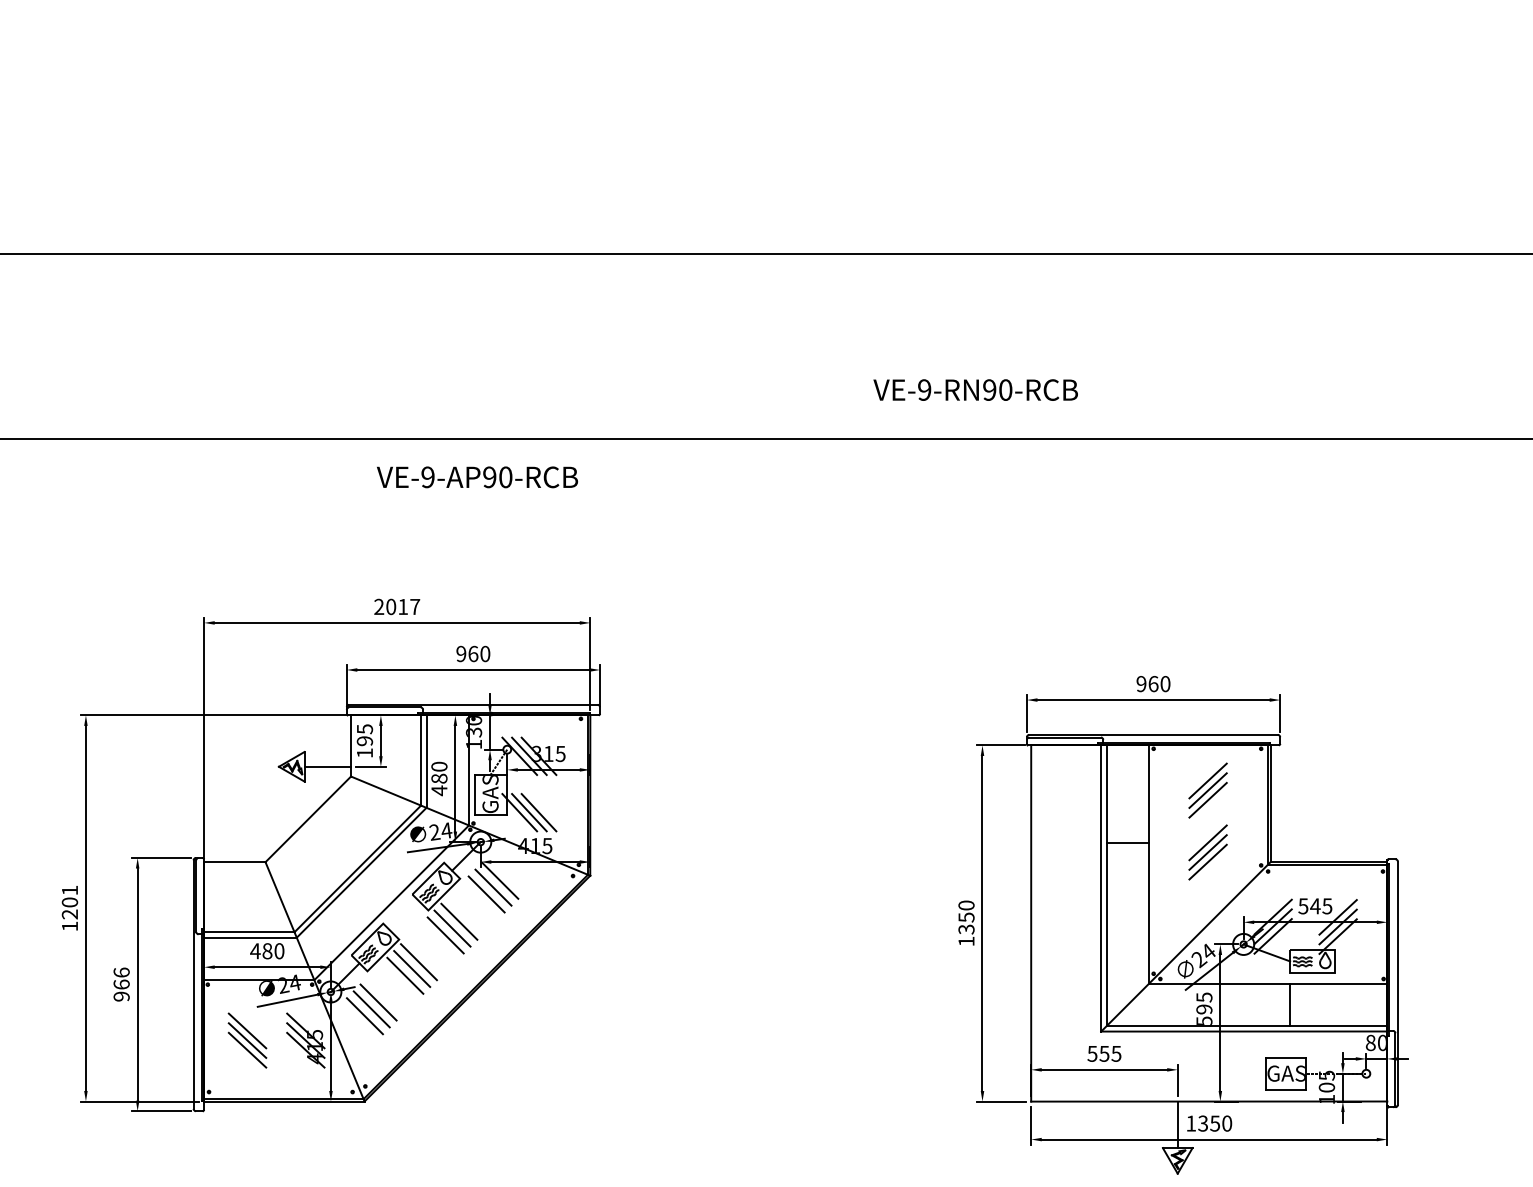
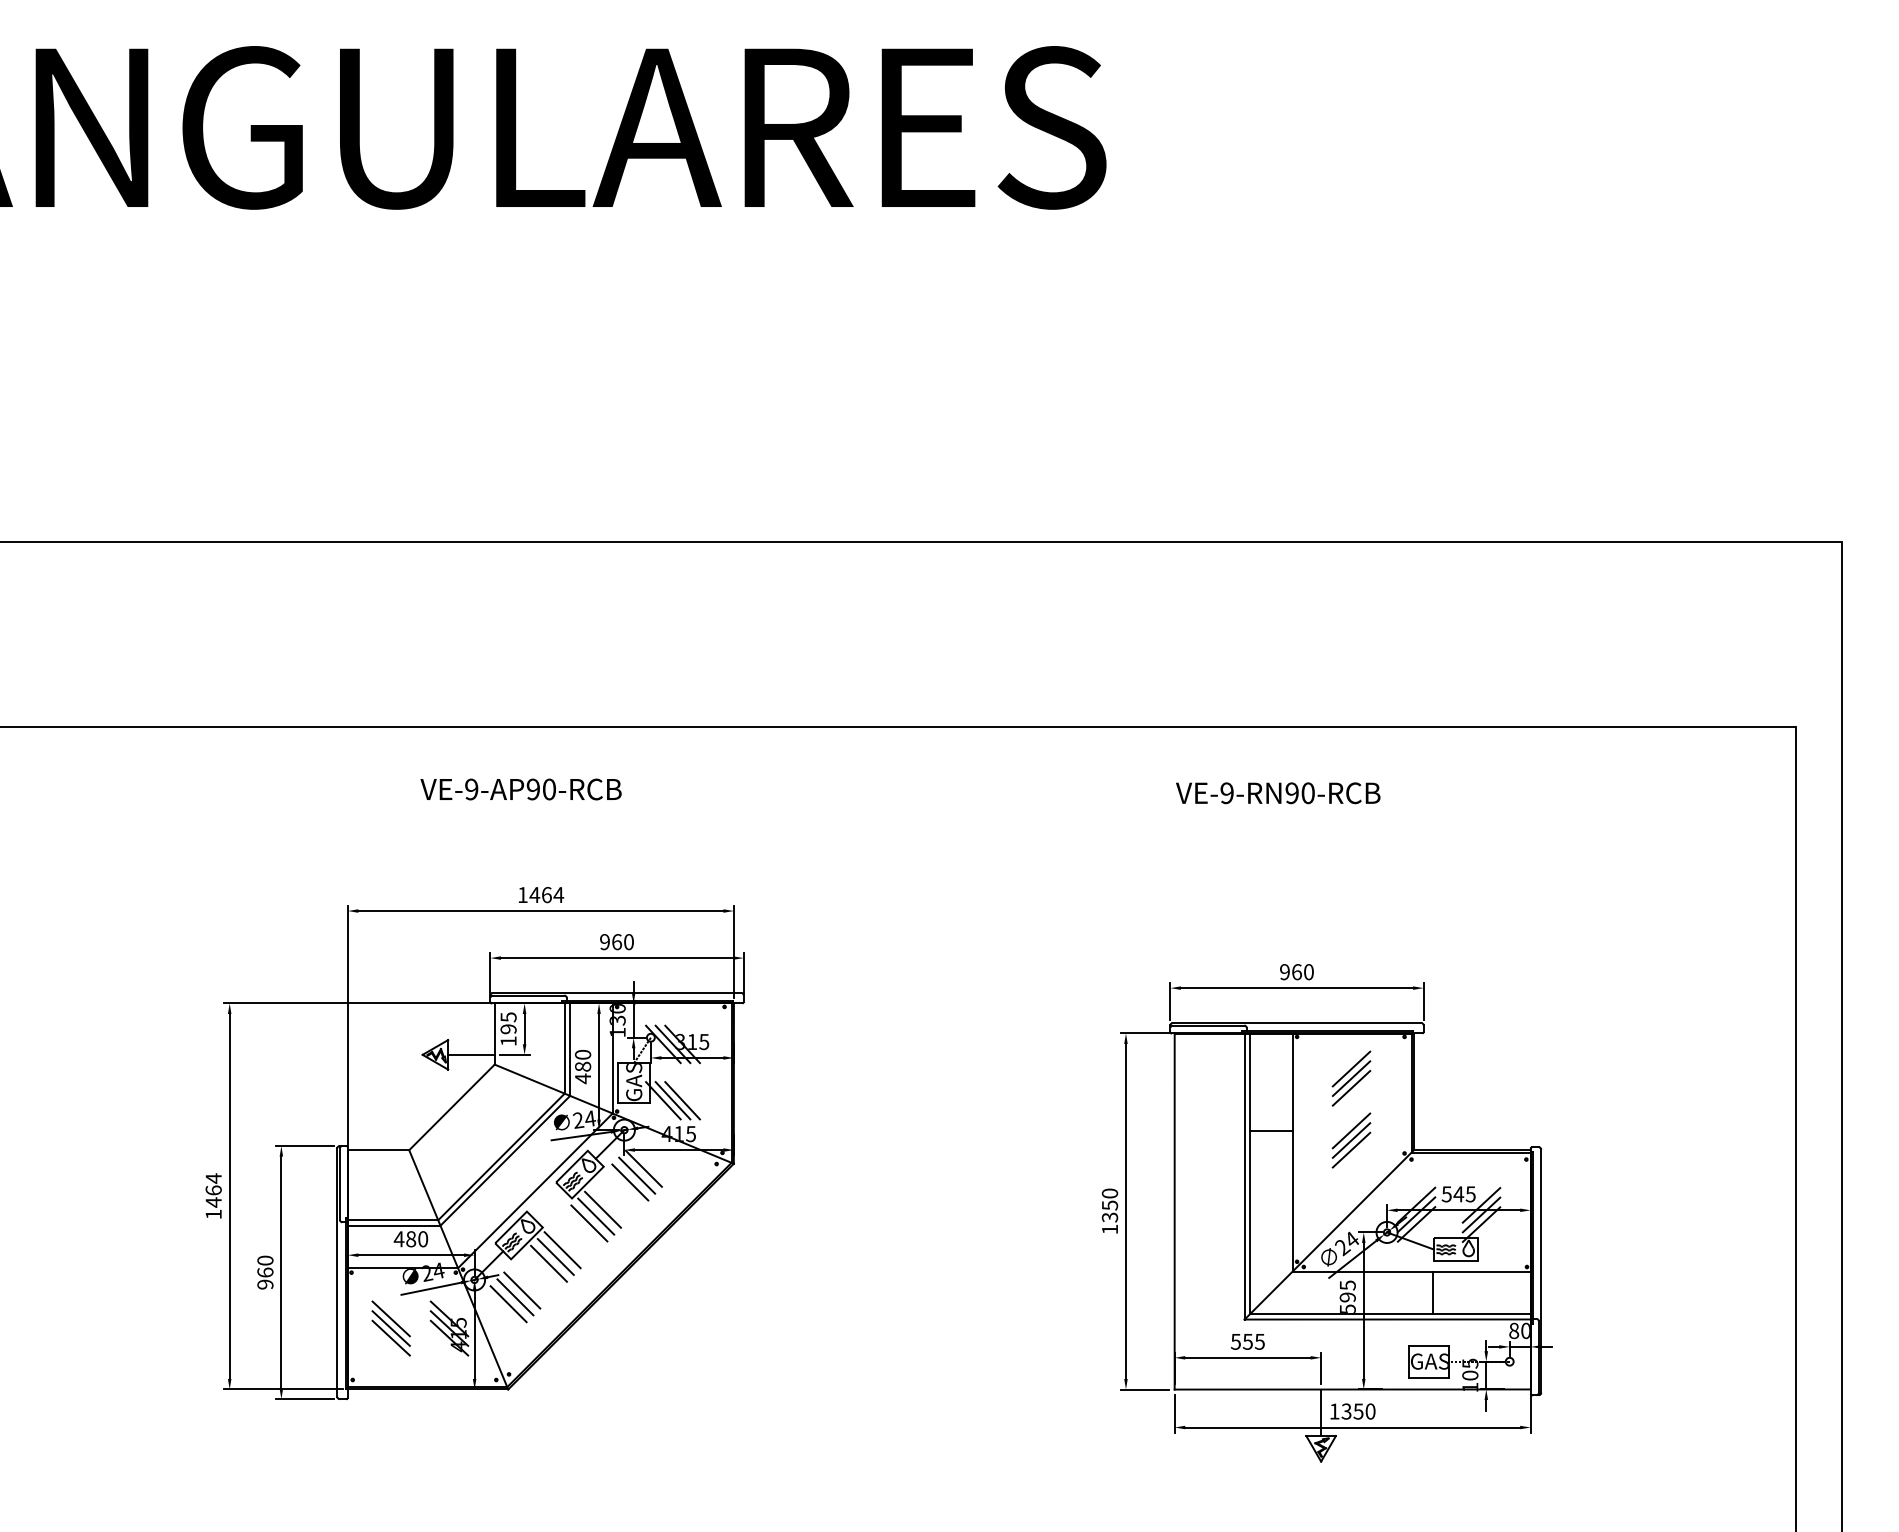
text: (976, 390) -> (1278, 793), moved
text: (476, 477) -> (520, 789), moved
text: (397, 606) -> (541, 894), 2017 -> 1464
text: (69, 902) -> (213, 1190), 1201 -> 1464
text: (121, 972) -> (265, 1260), 966 -> 960

